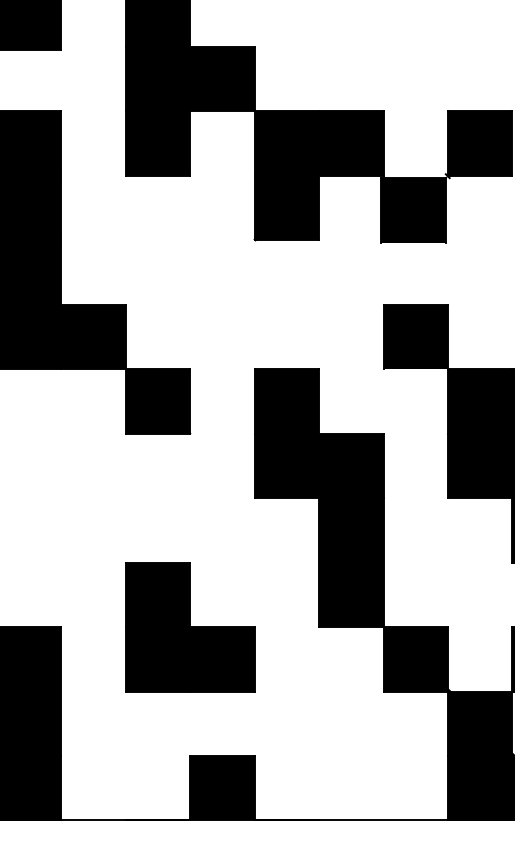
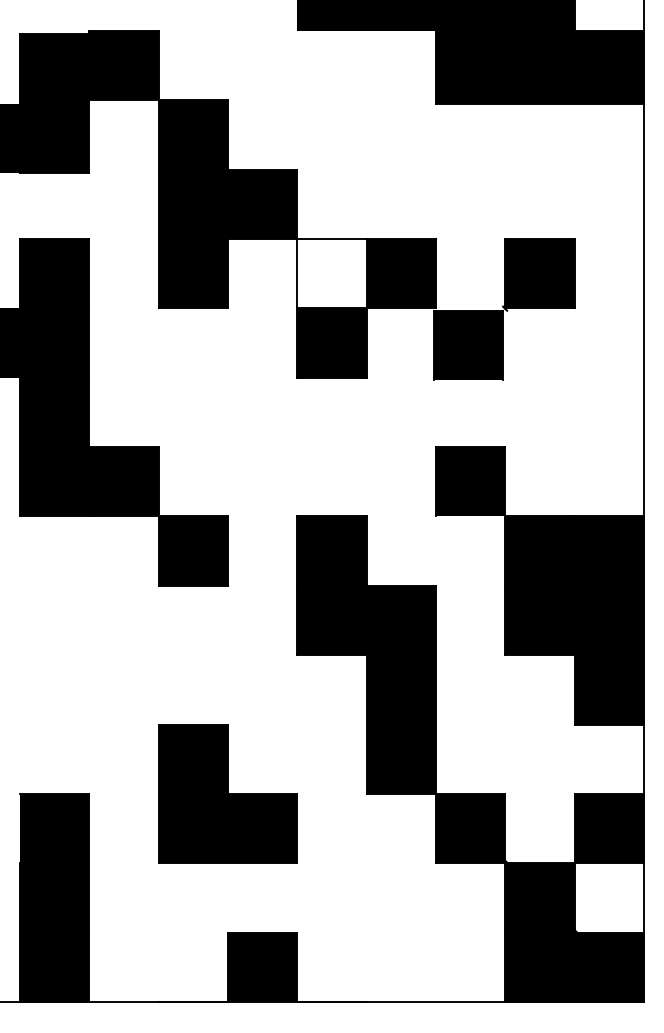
fill: (286, 143) -> (331, 273), removed

